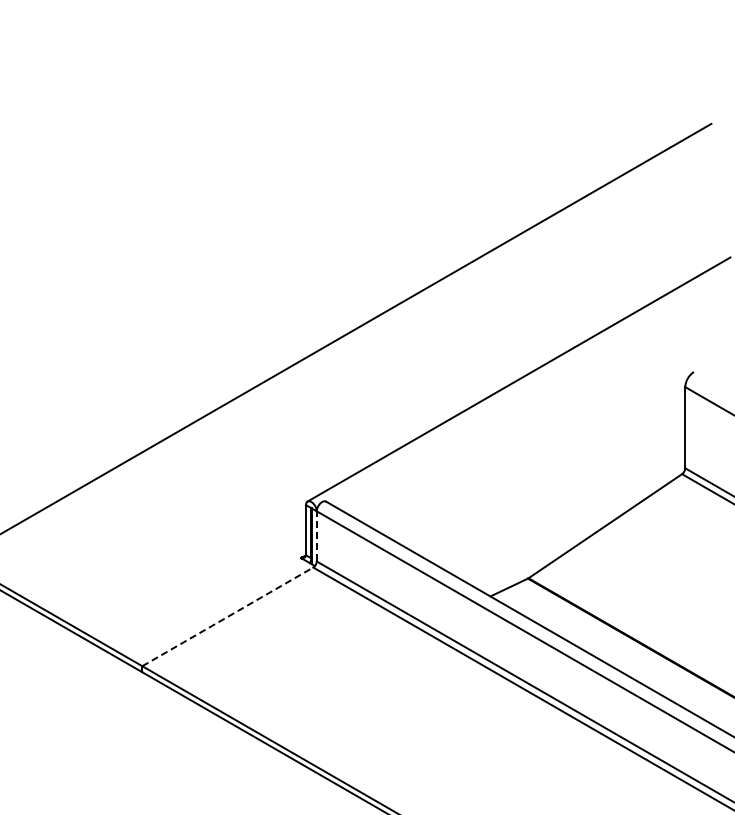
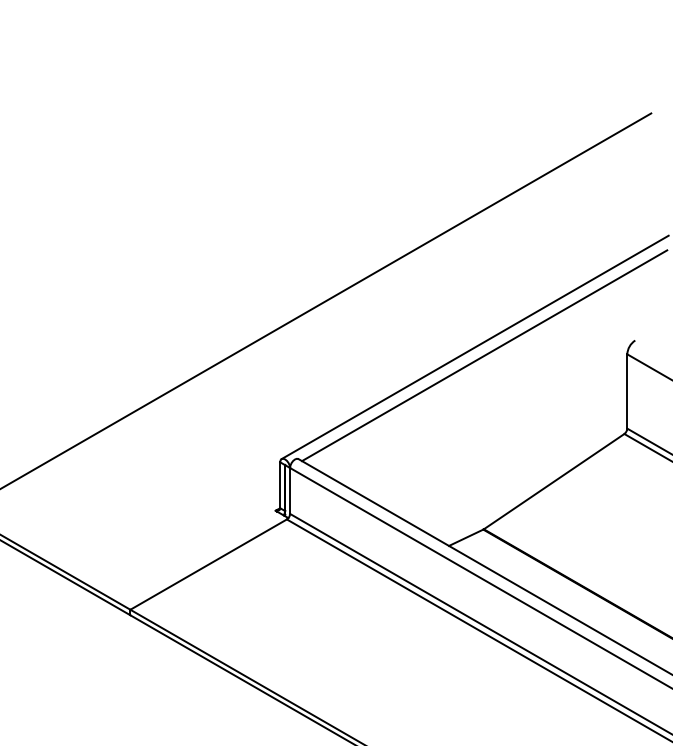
line: (528, 388) -> (483, 355), added
line: (316, 535) -> (289, 490), dashed -> solid
line: (227, 616) -> (208, 564), dashed -> solid

